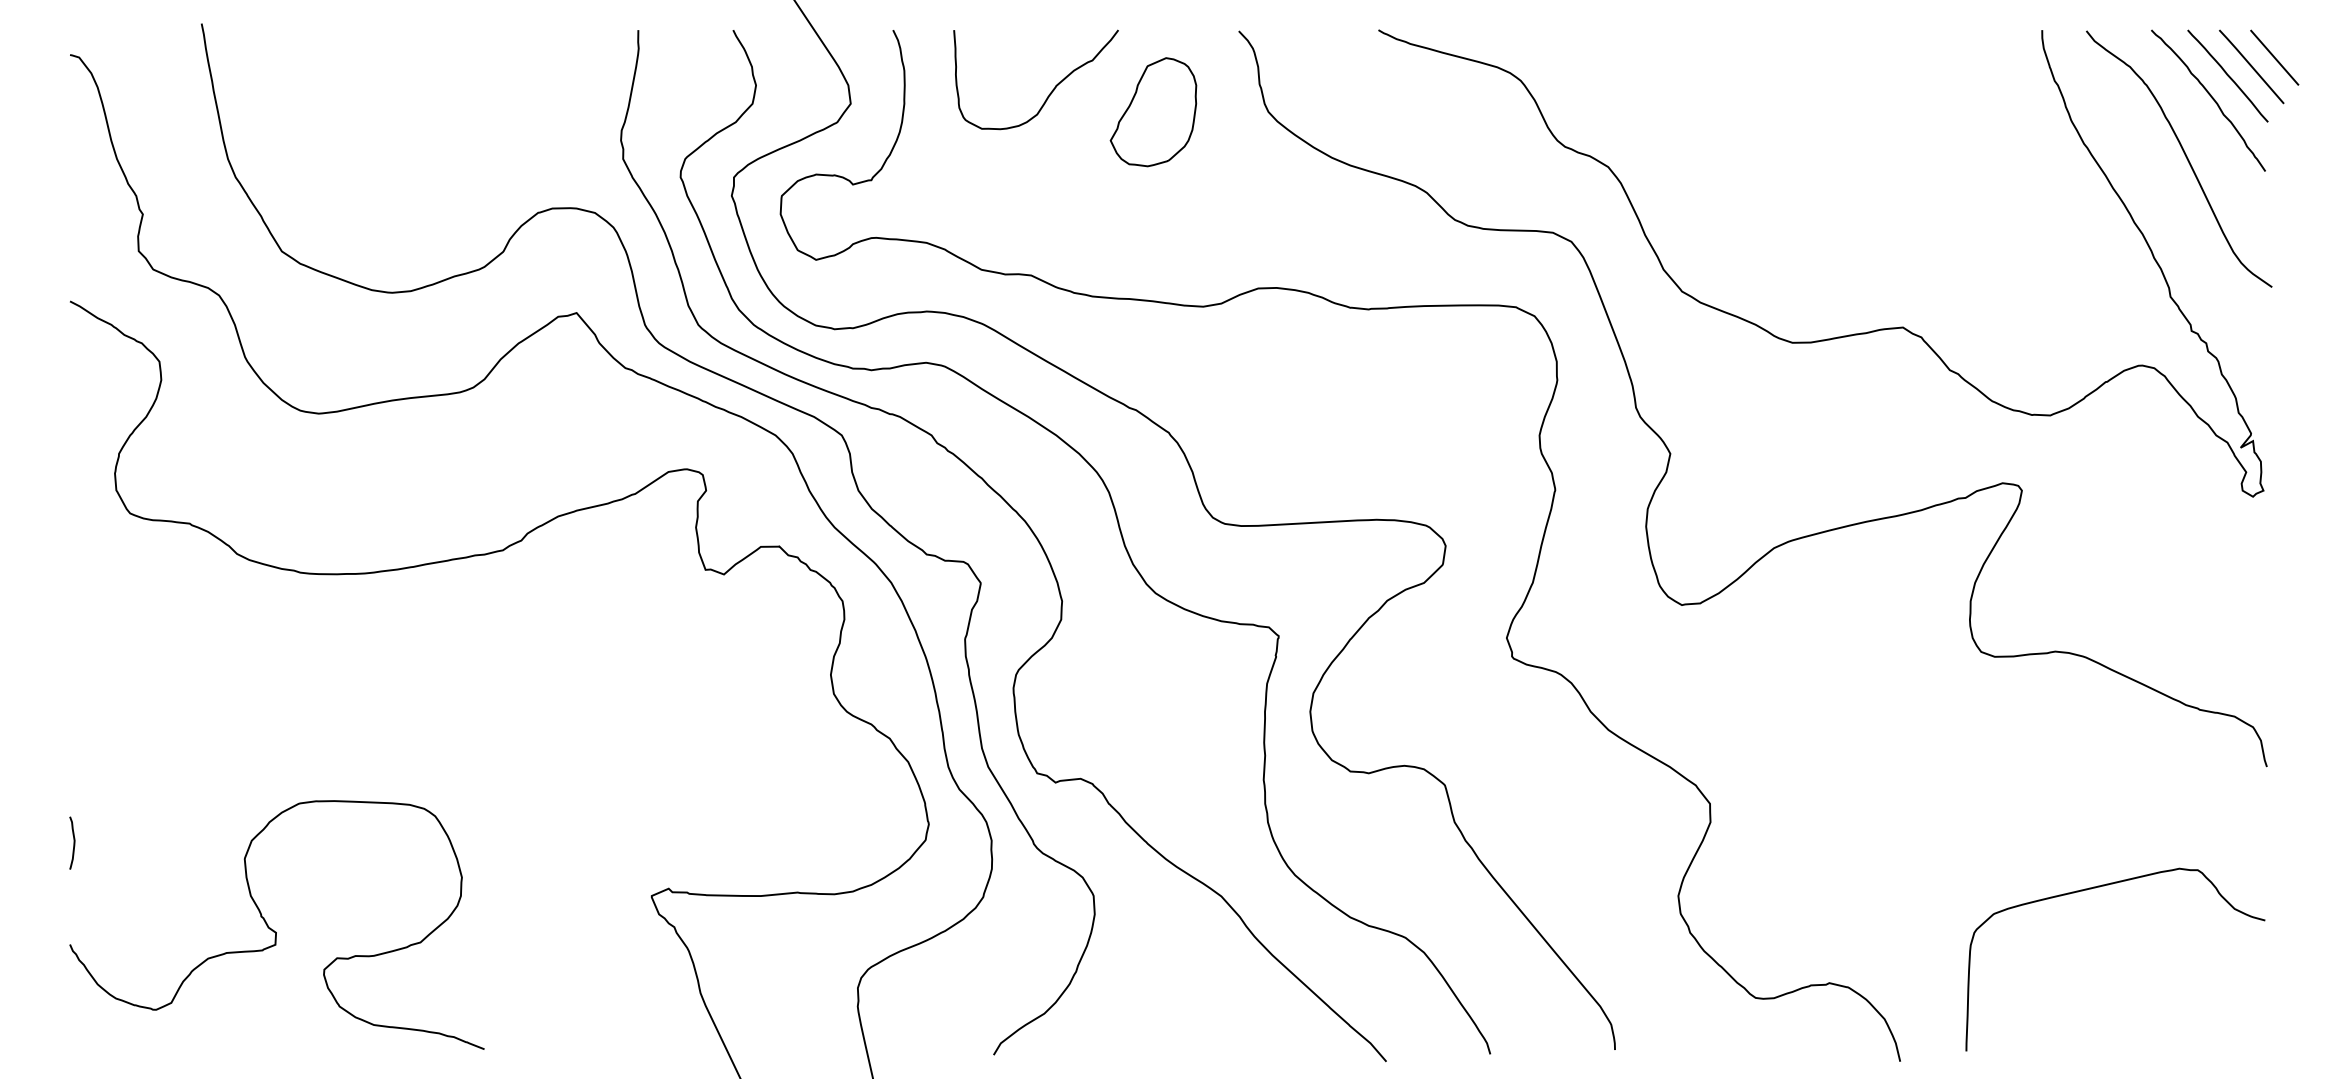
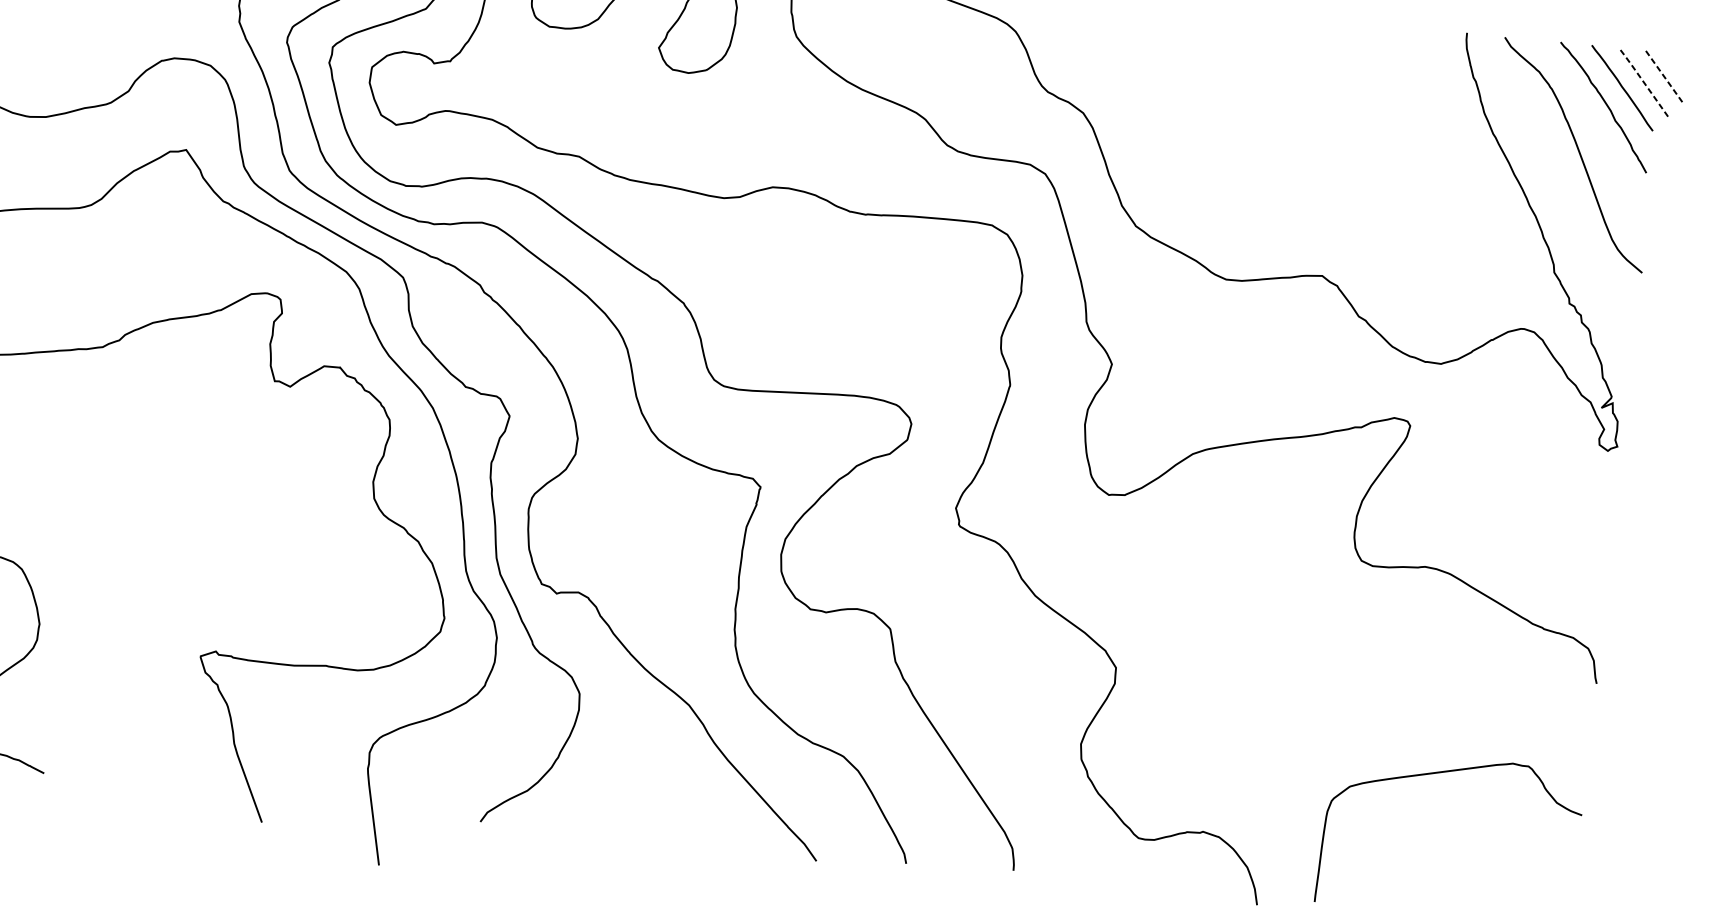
line: (2274, 57) -> (1663, 76), solid -> dashed
line: (2251, 65) -> (1643, 81), solid -> dashed

